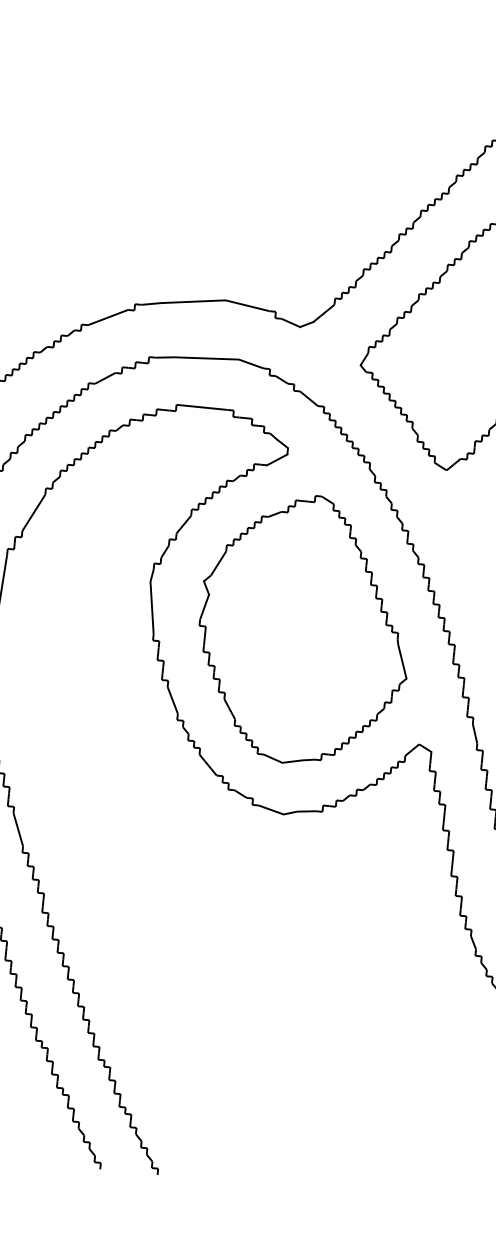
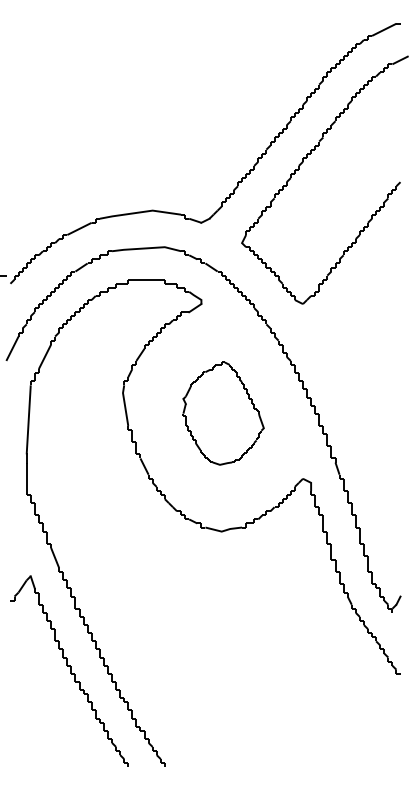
part: (304, 629) -> (223, 413), size x0.6

